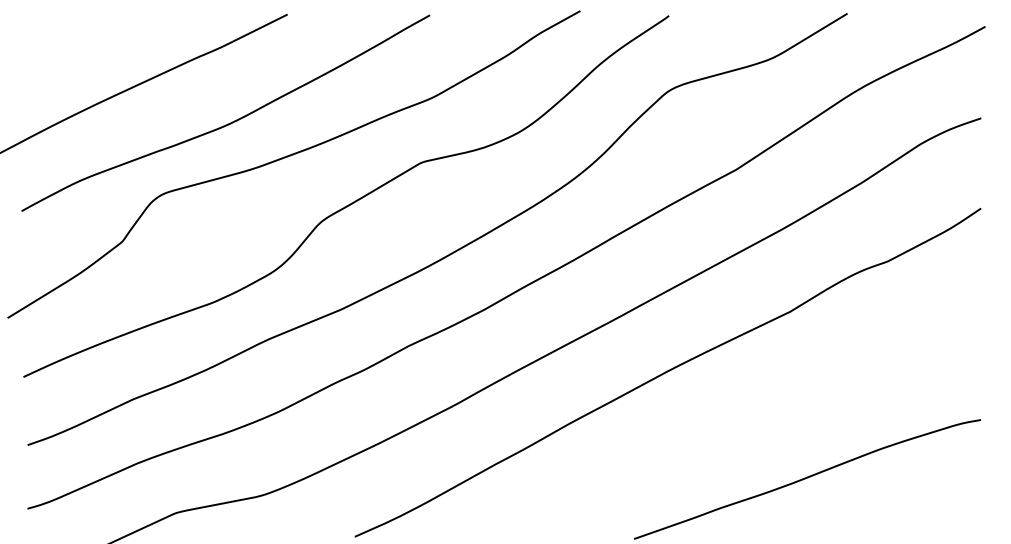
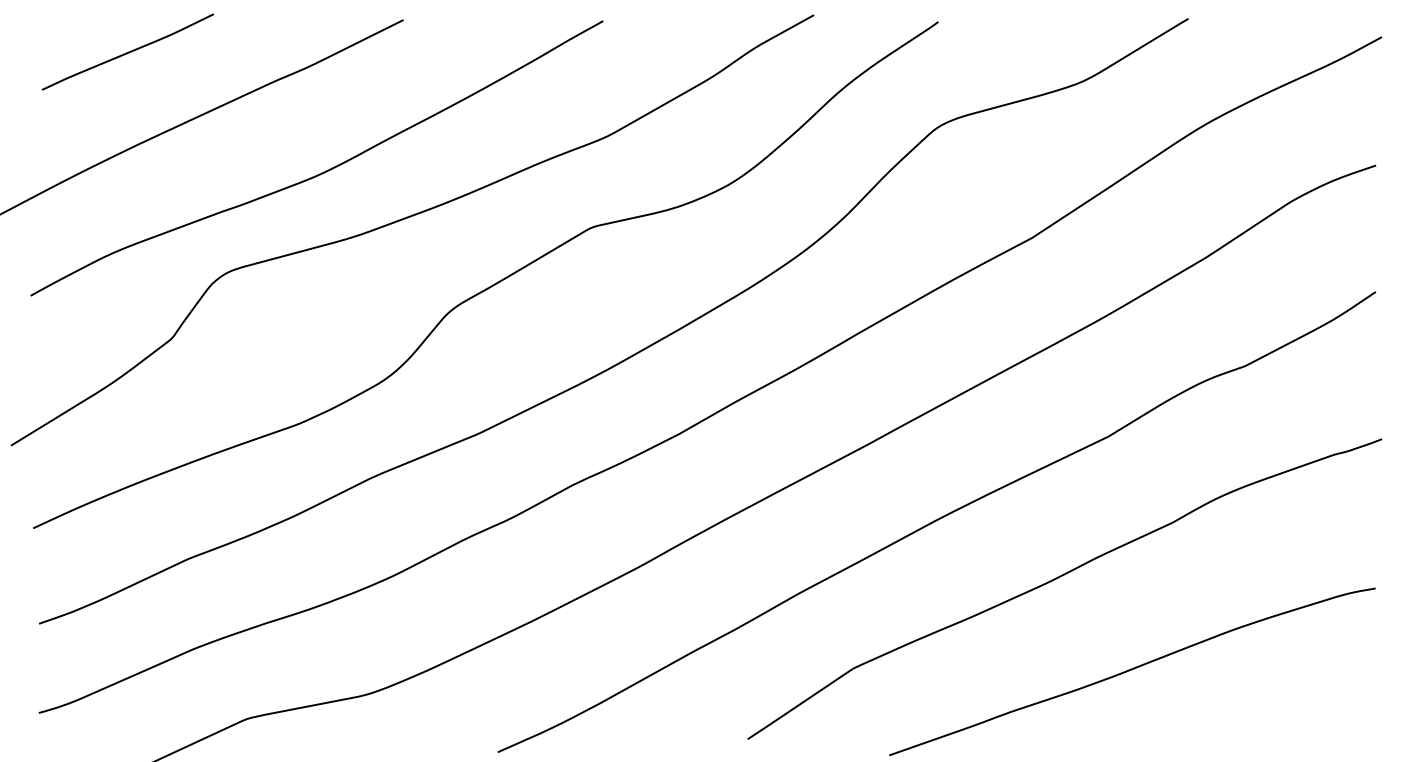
curve: (91, 36) -> (128, 51), added
curve: (754, 412) -> (1058, 578), added

